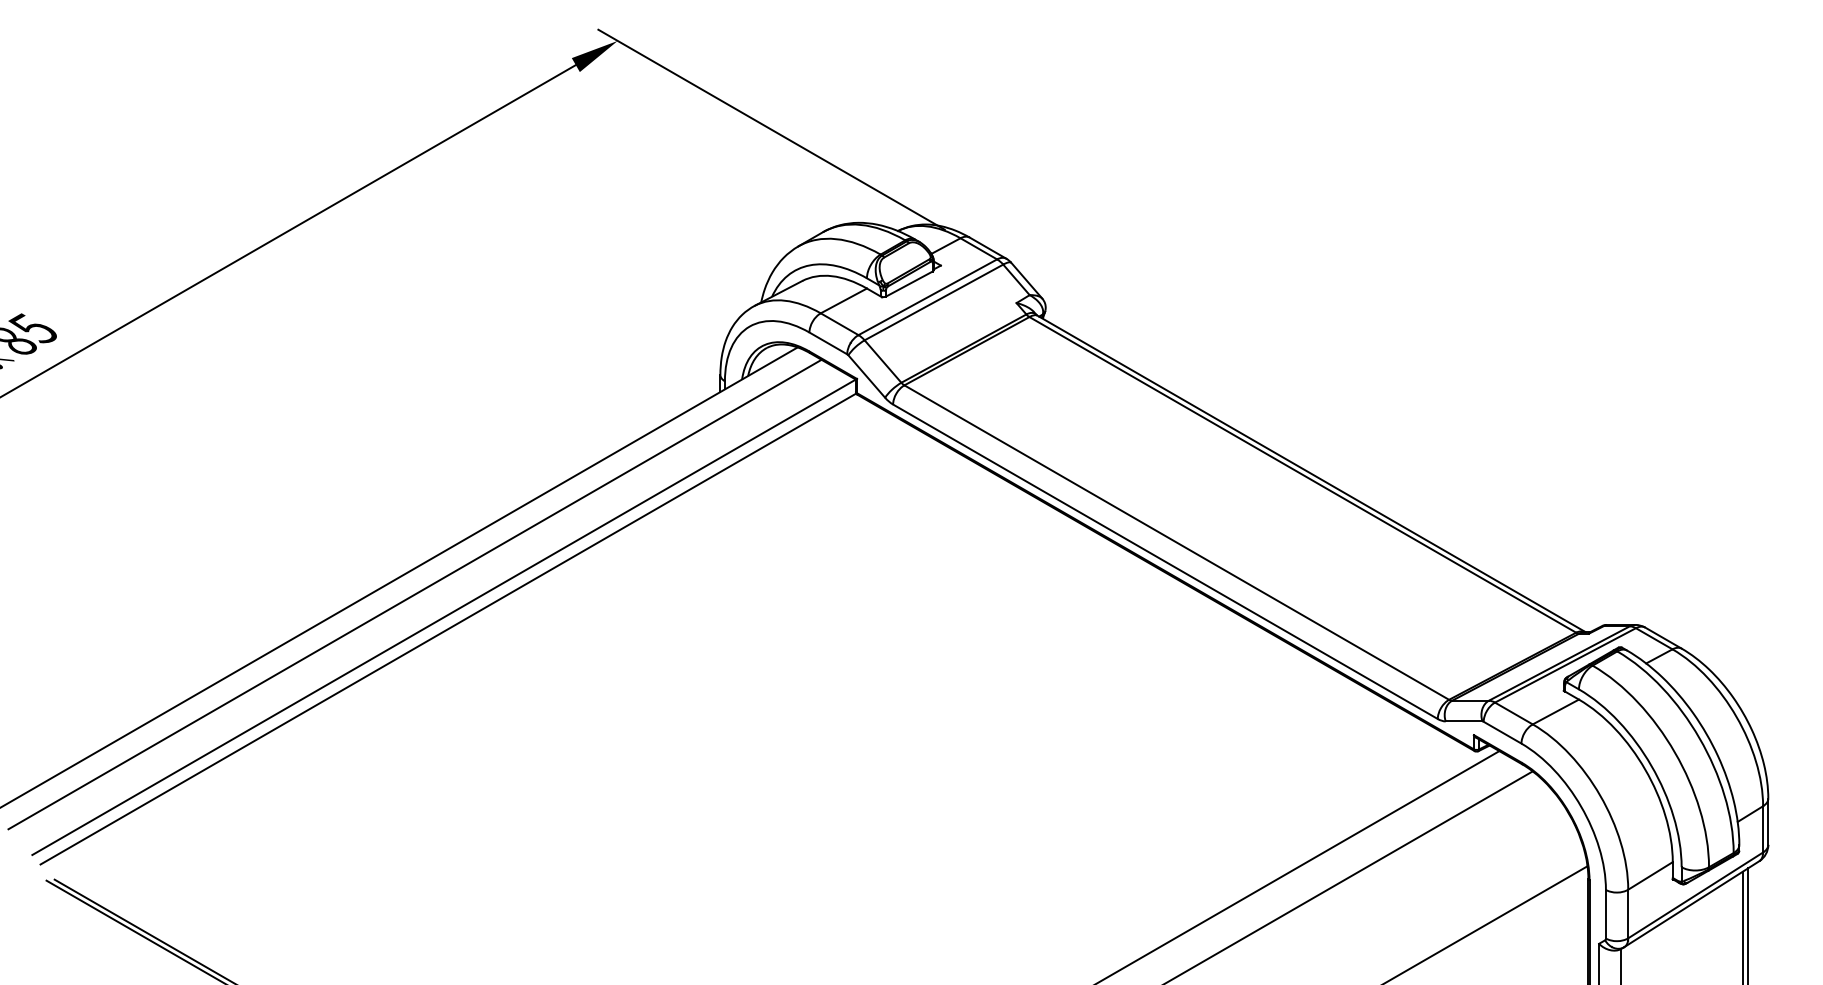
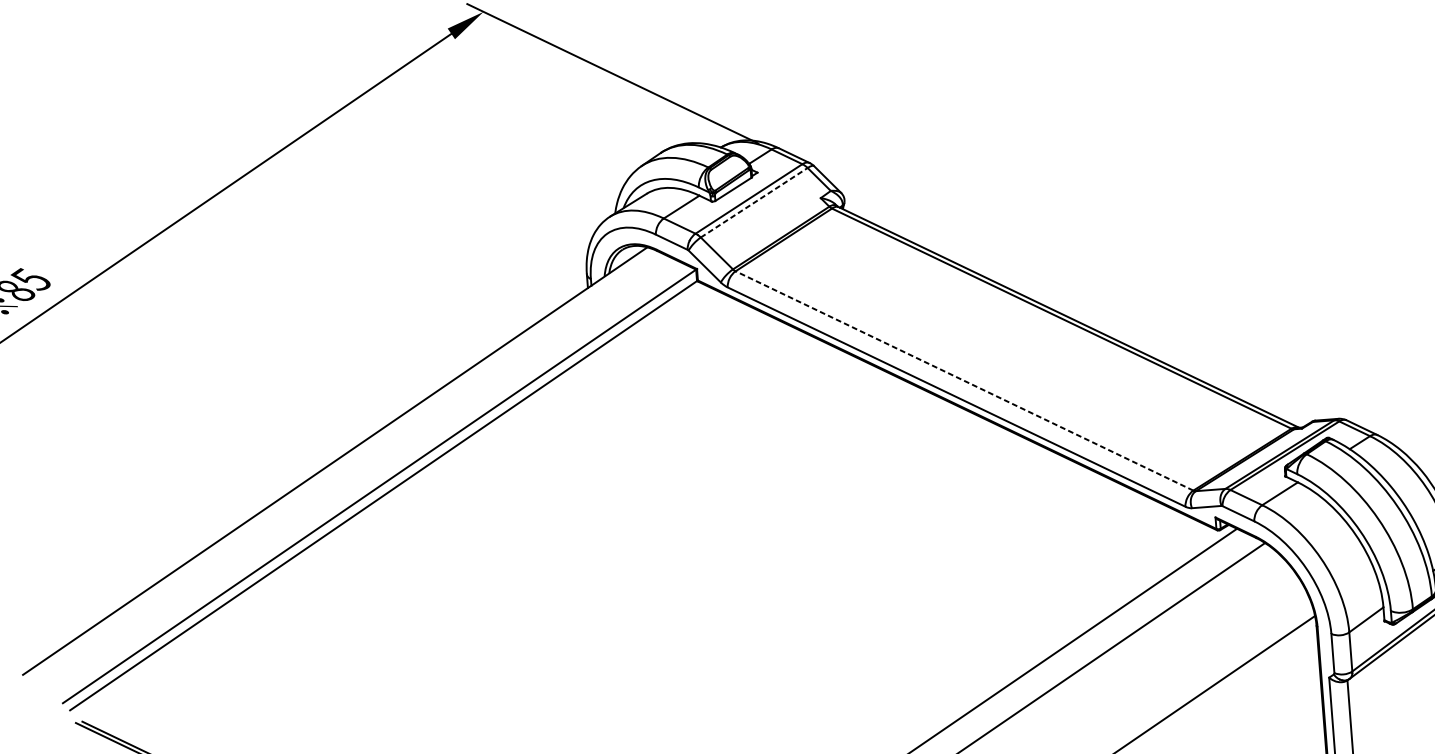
line: (933, 302) -> (753, 202), solid -> dashed
line: (1176, 542) -> (964, 380), solid -> dashed
line: (414, 594) -> (354, 469), removed

